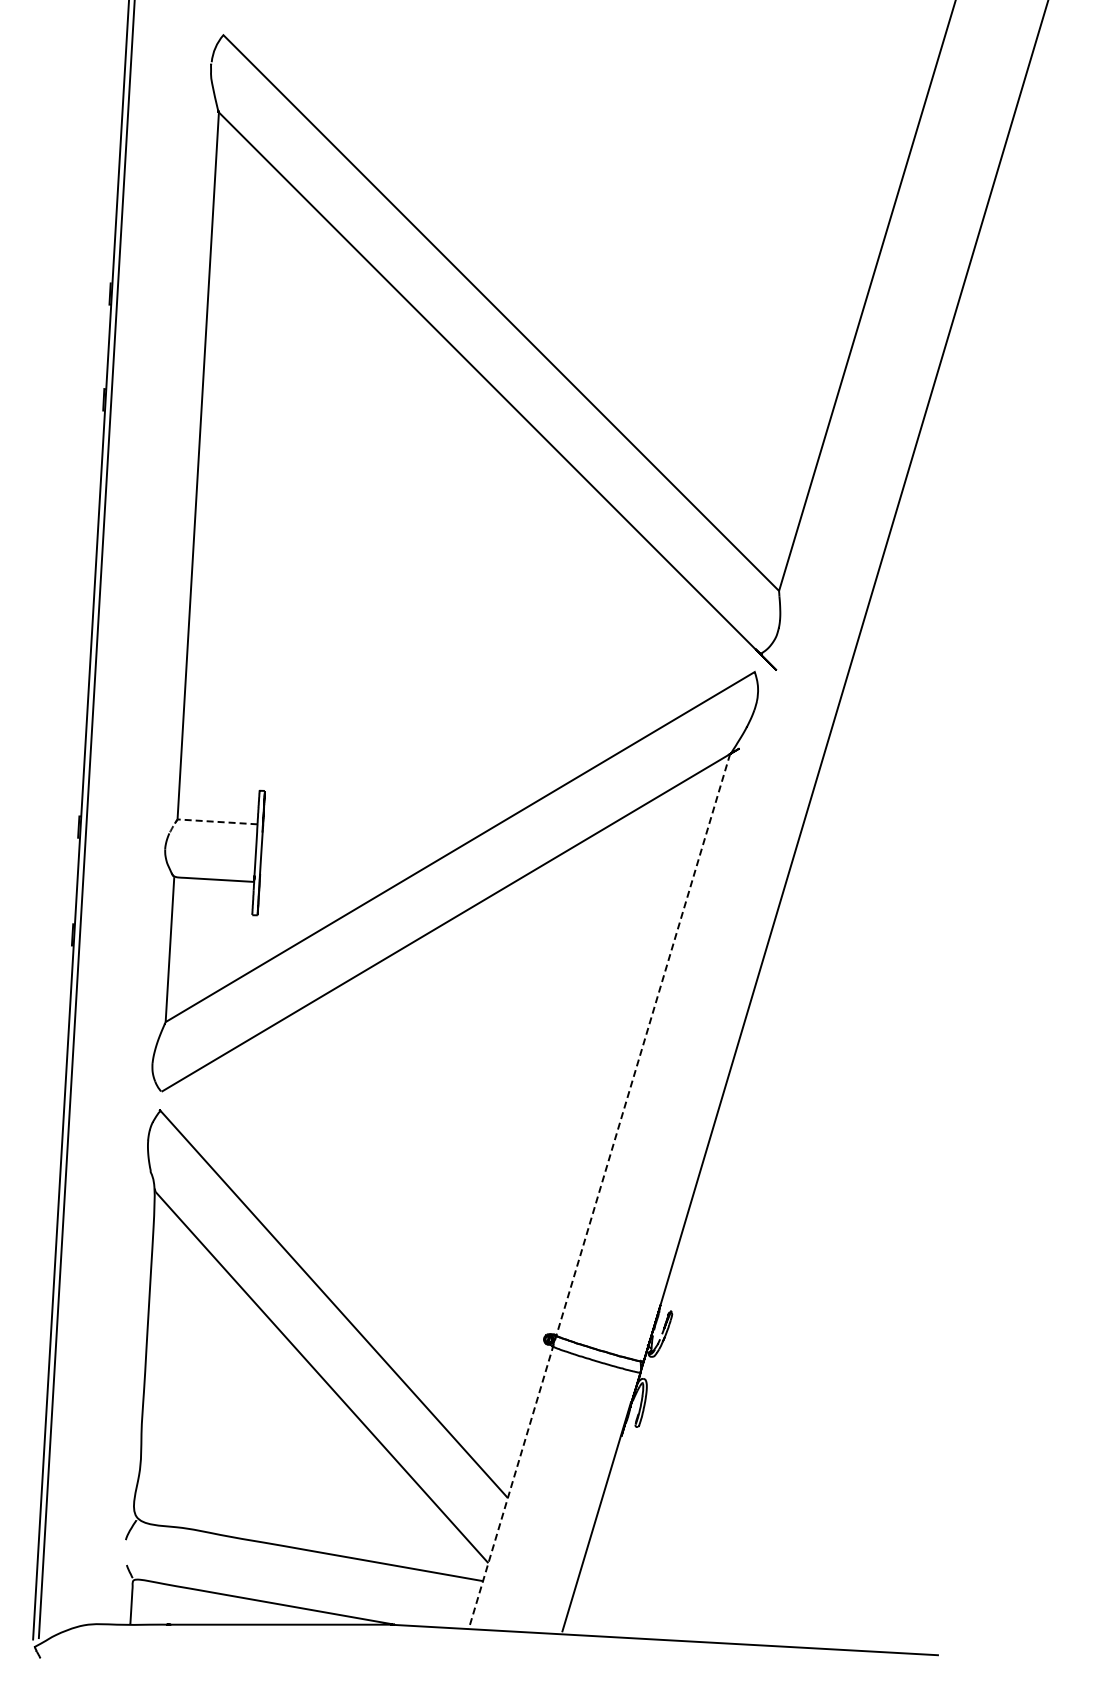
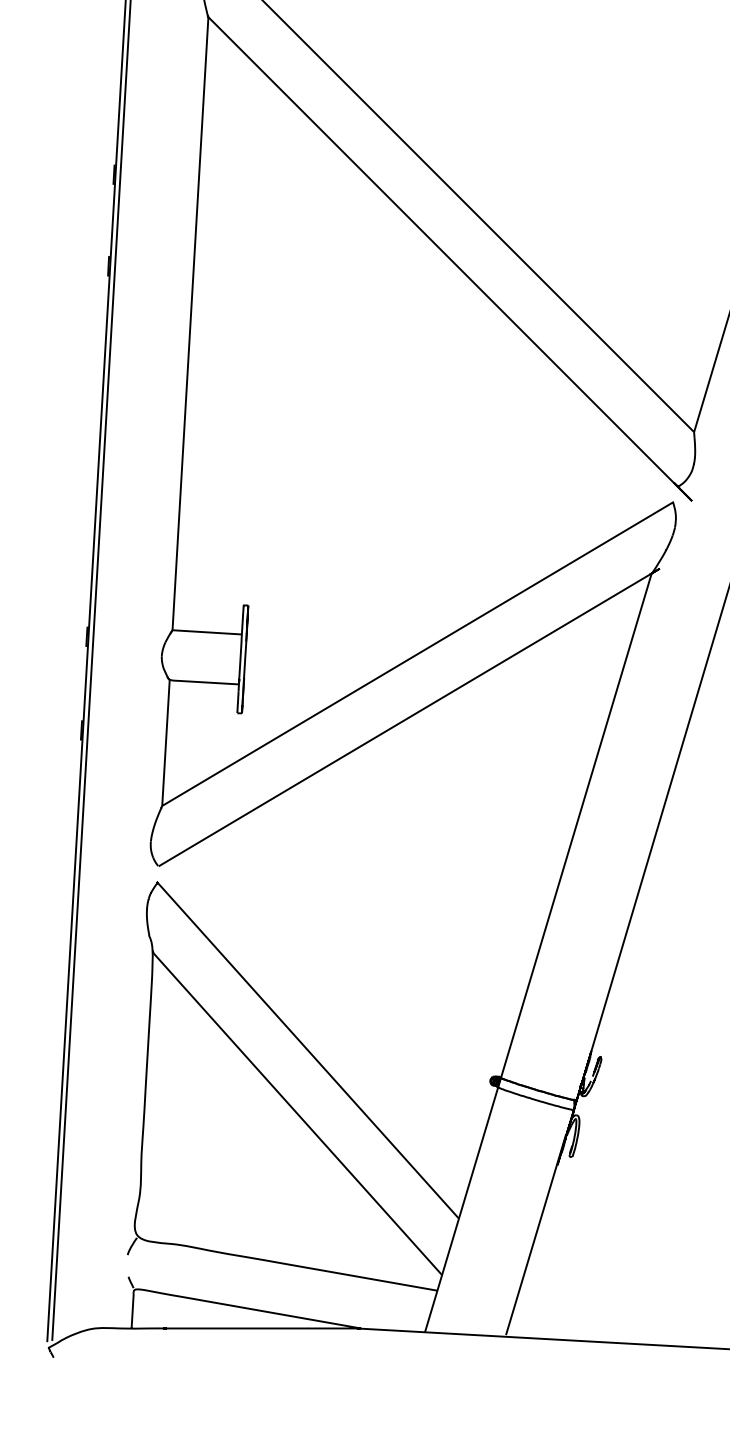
line: (205, 821) -> (196, 632), dashed -> solid
line: (599, 1191) -> (538, 952), dashed -> solid

